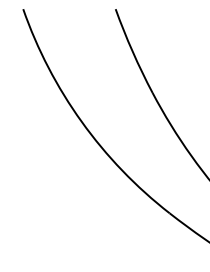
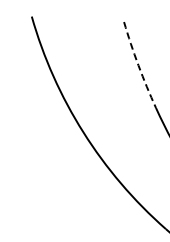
arc: (132, 51) -> (138, 65), solid -> dashed

